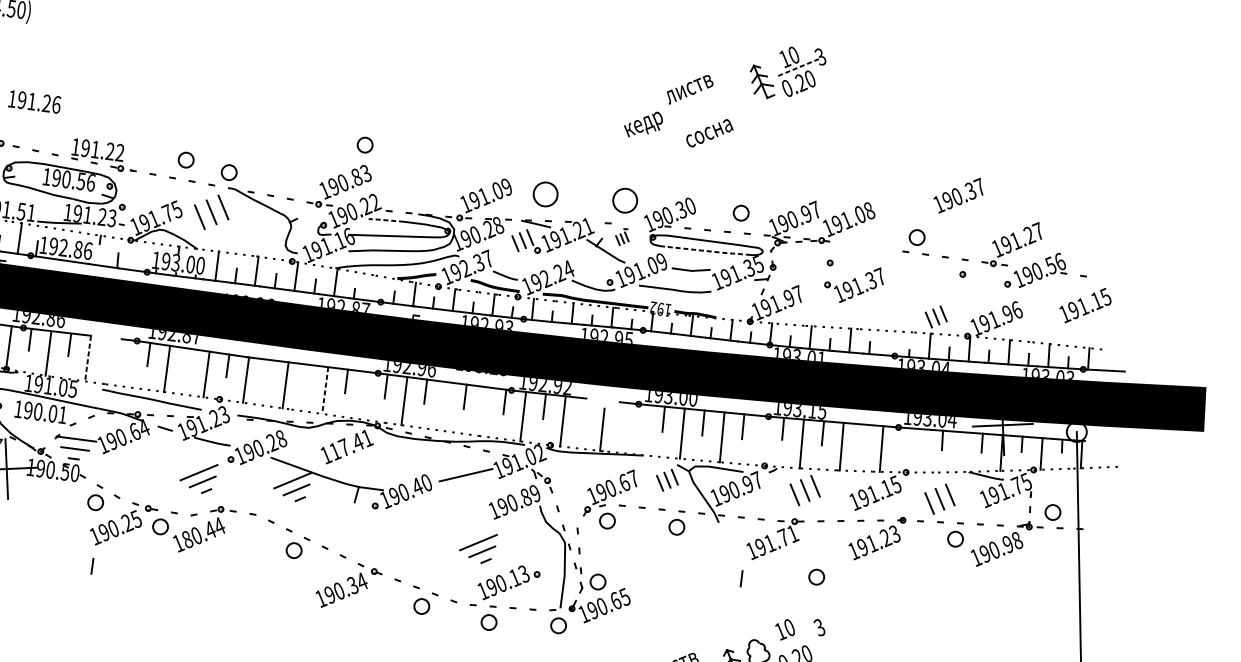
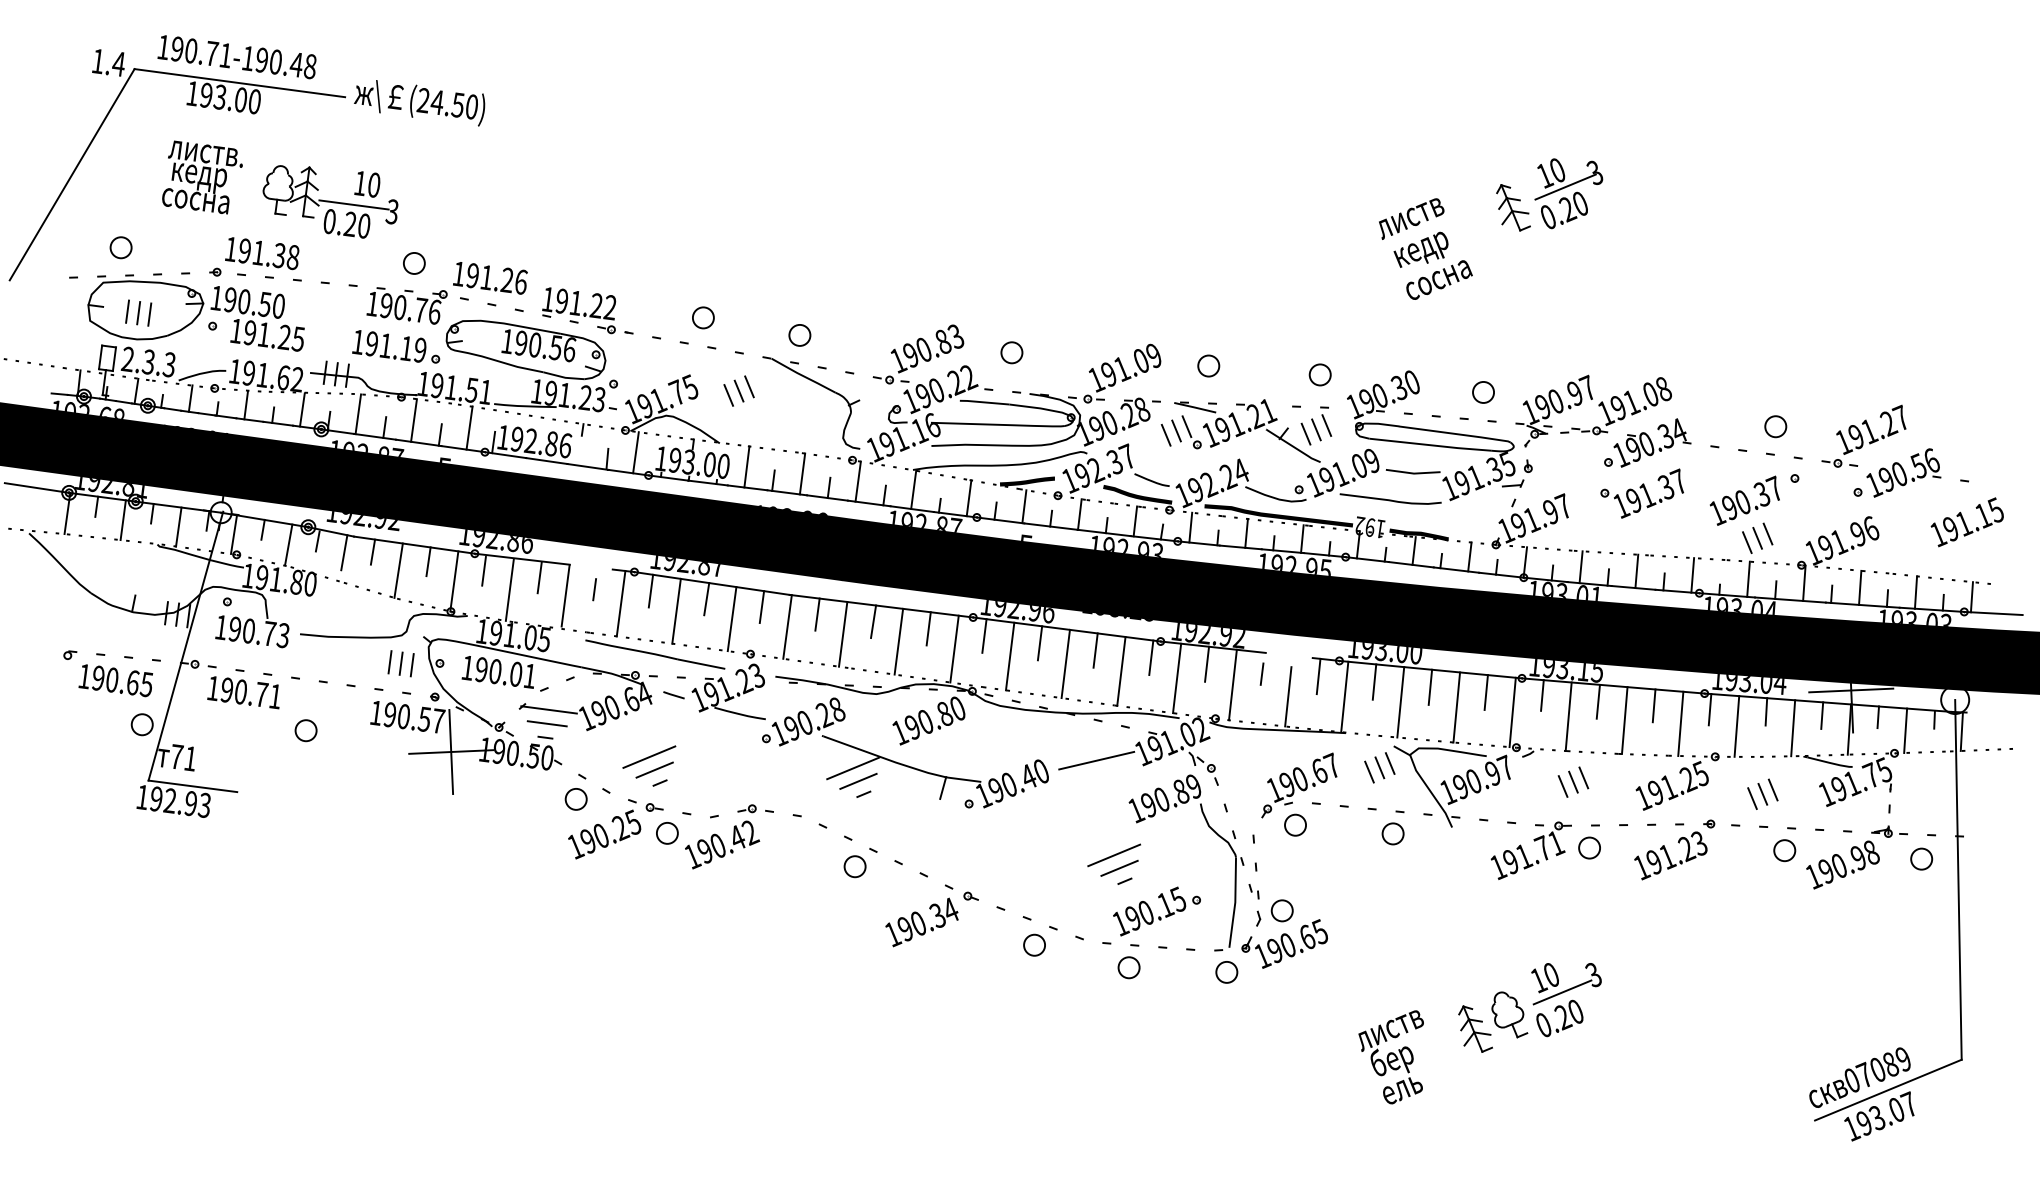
line: (799, 67) -> (1565, 187), dashed -> solid
text: (34, 102) -> (490, 278), moved
text: (643, 124) -> (1420, 249), moved
circle: (364, 144) -> (1011, 352), moved
circle: (228, 172) -> (799, 335), moved
circle: (545, 194) -> (1208, 365), size x0.62
text: (958, 195) -> (1744, 500), moved
circle: (624, 200) -> (1319, 374), size x0.62
part: (211, 211) -> (738, 390), size x0.62
line: (385, 220) -> (983, 402), dashed -> solid
part: (622, 236) -> (1316, 425), size x1.67
circle: (916, 237) -> (1775, 426), moved
part: (861, 248) -> (1652, 442), added
line: (703, 250) -> (1430, 445), dashed -> solid
line: (137, 255) -> (635, 452), added
line: (374, 288) -> (968, 498), added
line: (889, 343) -> (1692, 575), added
line: (88, 358) -> (565, 596), dashed -> solid
line: (188, 360) -> (706, 599), added
line: (127, 363) -> (620, 603), added
line: (267, 371) -> (817, 614), added
line: (307, 376) -> (873, 621), added
line: (324, 391) -> (898, 642), dashed -> solid
line: (364, 395) -> (954, 648), added
line: (443, 406) -> (1065, 663), added
line: (483, 411) -> (1121, 671), added
line: (623, 415) -> (1318, 676), added
line: (642, 429) -> (1344, 696), added
line: (862, 435) -> (1653, 705), added
line: (902, 438) -> (1709, 709), added
line: (761, 440) -> (1512, 712), added
text: (351, 445) -> (935, 718), 117.41 -> 190.80
line: (921, 450) -> (1736, 726), added
line: (961, 452) -> (1793, 728), added
part: (199, 478) -> (649, 765), moved
text: (887, 488) -> (1688, 779), 191.15 -> 191.25
part: (805, 490) -> (1573, 781), size x0.71
part: (939, 498) -> (1762, 793), size x0.71
circle: (1052, 512) -> (1921, 858), moved
text: (204, 532) -> (728, 841), 180.44 -> 190.42
line: (92, 566) -> (594, 589), moved
text: (523, 573) -> (1177, 898), 190.13 -> 190.15
circle: (816, 576) -> (1589, 847), moved
line: (741, 578) -> (1261, 673), moved
line: (797, 640) -> (1562, 992), added

